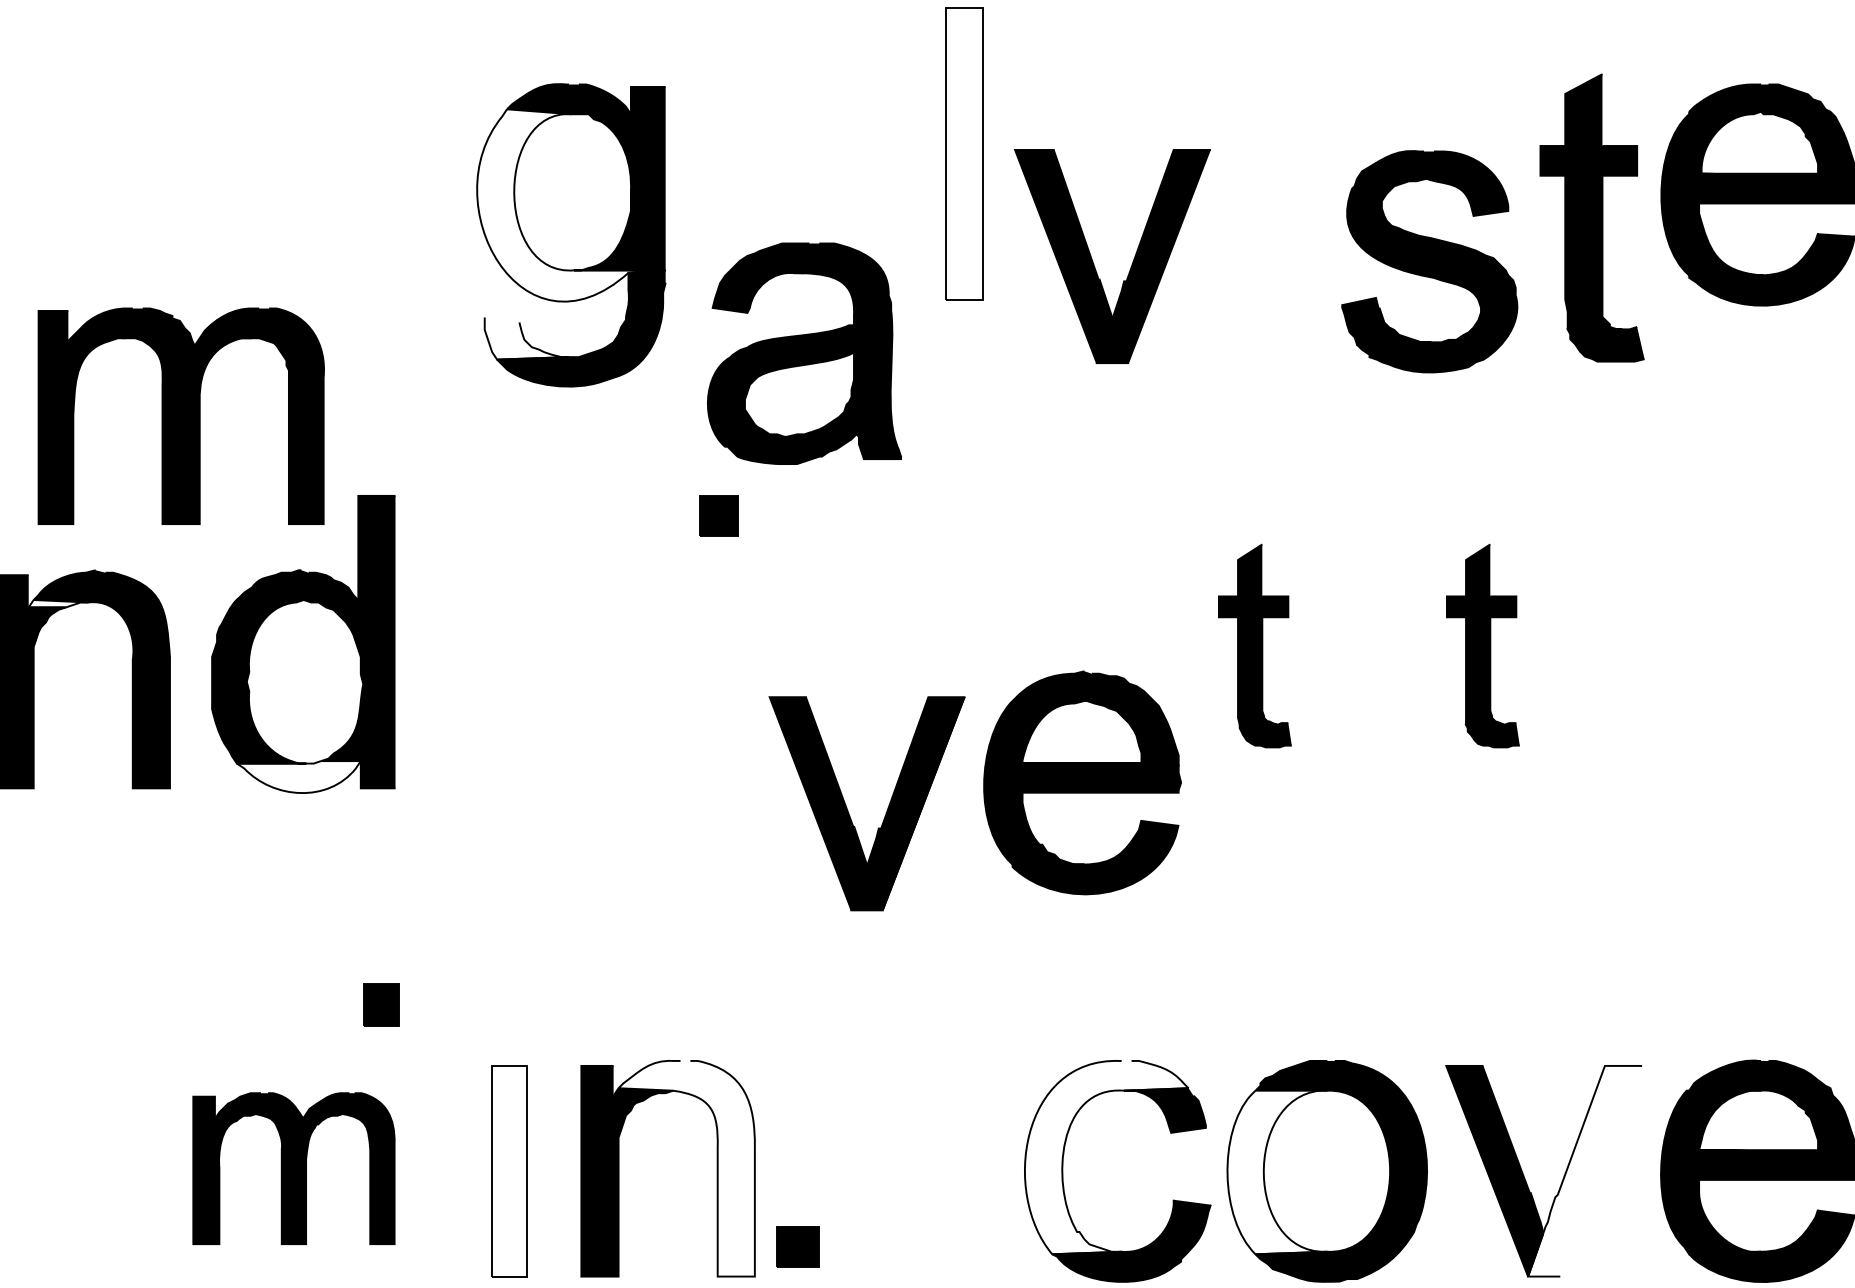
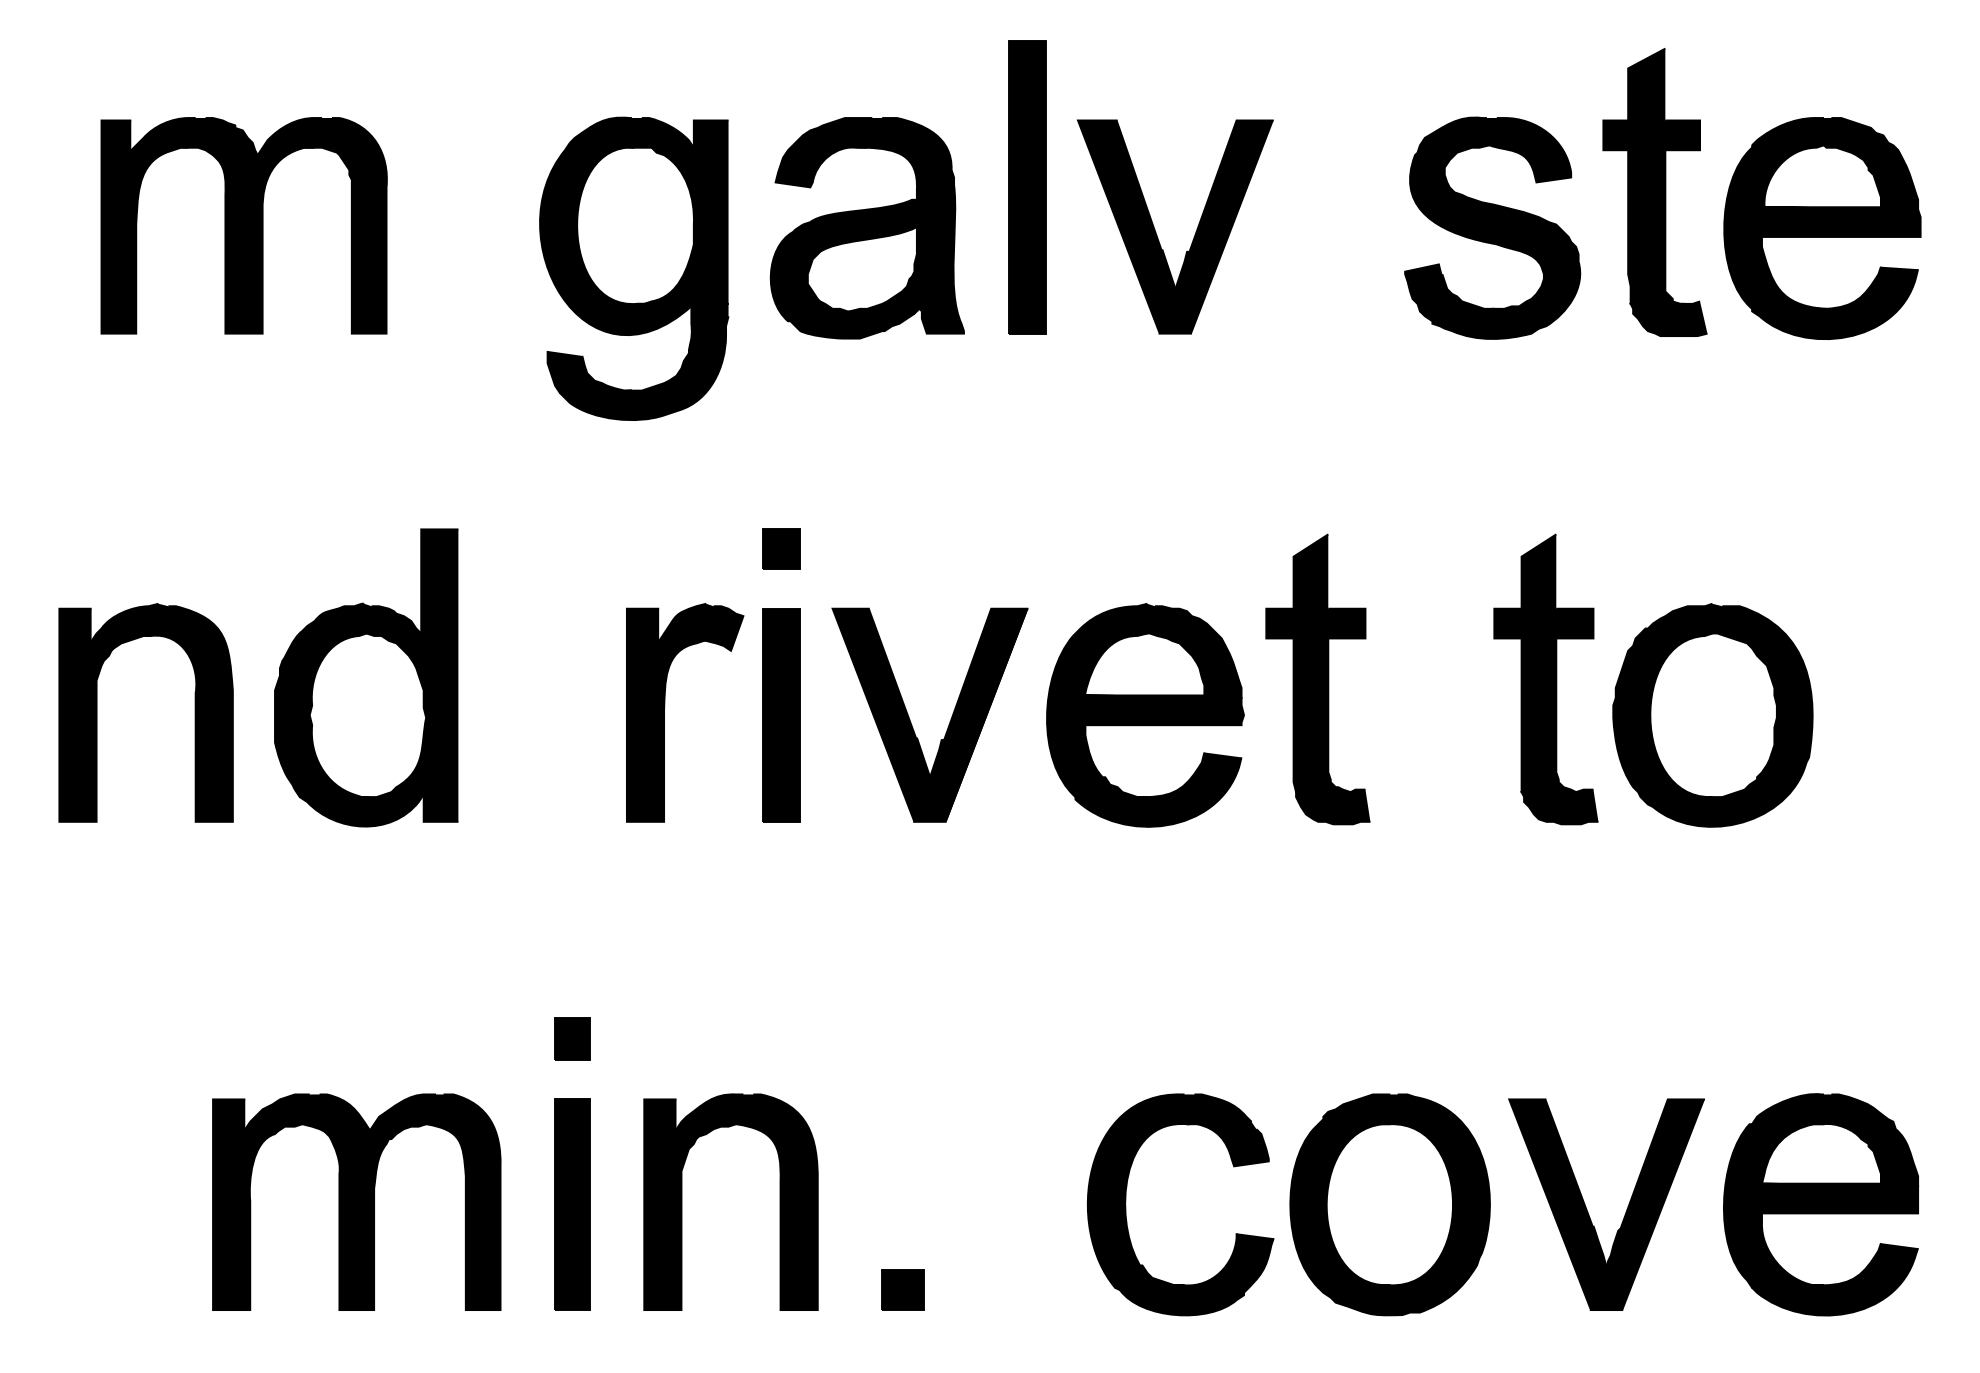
fill: (963, 154) -> (1026, 187), added
fill: (571, 205) -> (634, 238), added
part: (1591, 218) -> (1654, 192), moved
part: (1429, 261) -> (1492, 227), moved
part: (1093, 262) -> (1156, 232), moved
fill: (526, 338) -> (589, 371), added
part: (803, 354) -> (866, 228), moved
part: (180, 416) -> (243, 225), moved
fill: (58, 603) -> (121, 636), added
part: (1254, 646) -> (1317, 679), size x1.43
part: (1482, 646) -> (1545, 679), size x1.43
part: (602, 674) -> (665, 707), added
part: (718, 682) -> (781, 715), added
part: (1649, 682) -> (1712, 715), added
fill: (298, 777) -> (361, 810), added
part: (1082, 783) -> (1145, 715), moved
part: (847, 808) -> (910, 719), moved
part: (381, 1005) -> (572, 1038), moved
fill: (1106, 1157) -> (1169, 1190), added
part: (293, 1168) -> (356, 1201), size x1.43
fill: (686, 1169) -> (749, 1202), added
fill: (509, 1171) -> (572, 1204), added
fill: (1584, 1171) -> (1647, 1204), added
fill: (1277, 1172) -> (1340, 1205), added
part: (797, 1246) -> (902, 1289), moved

